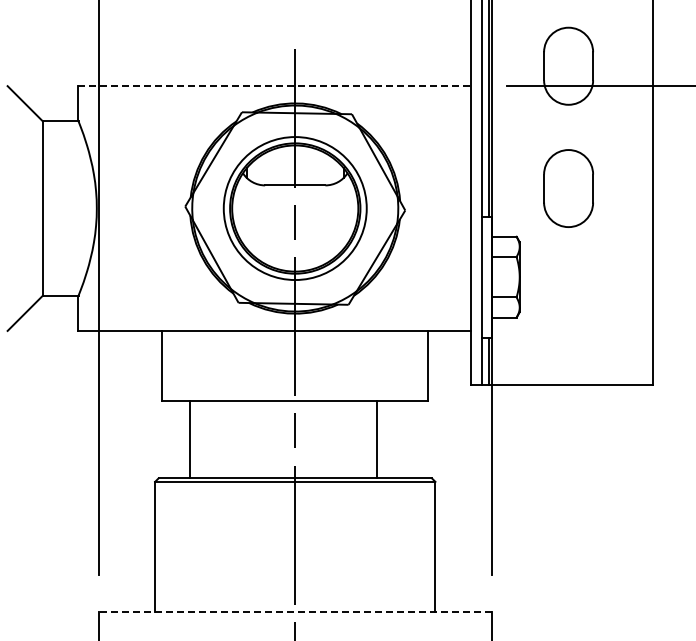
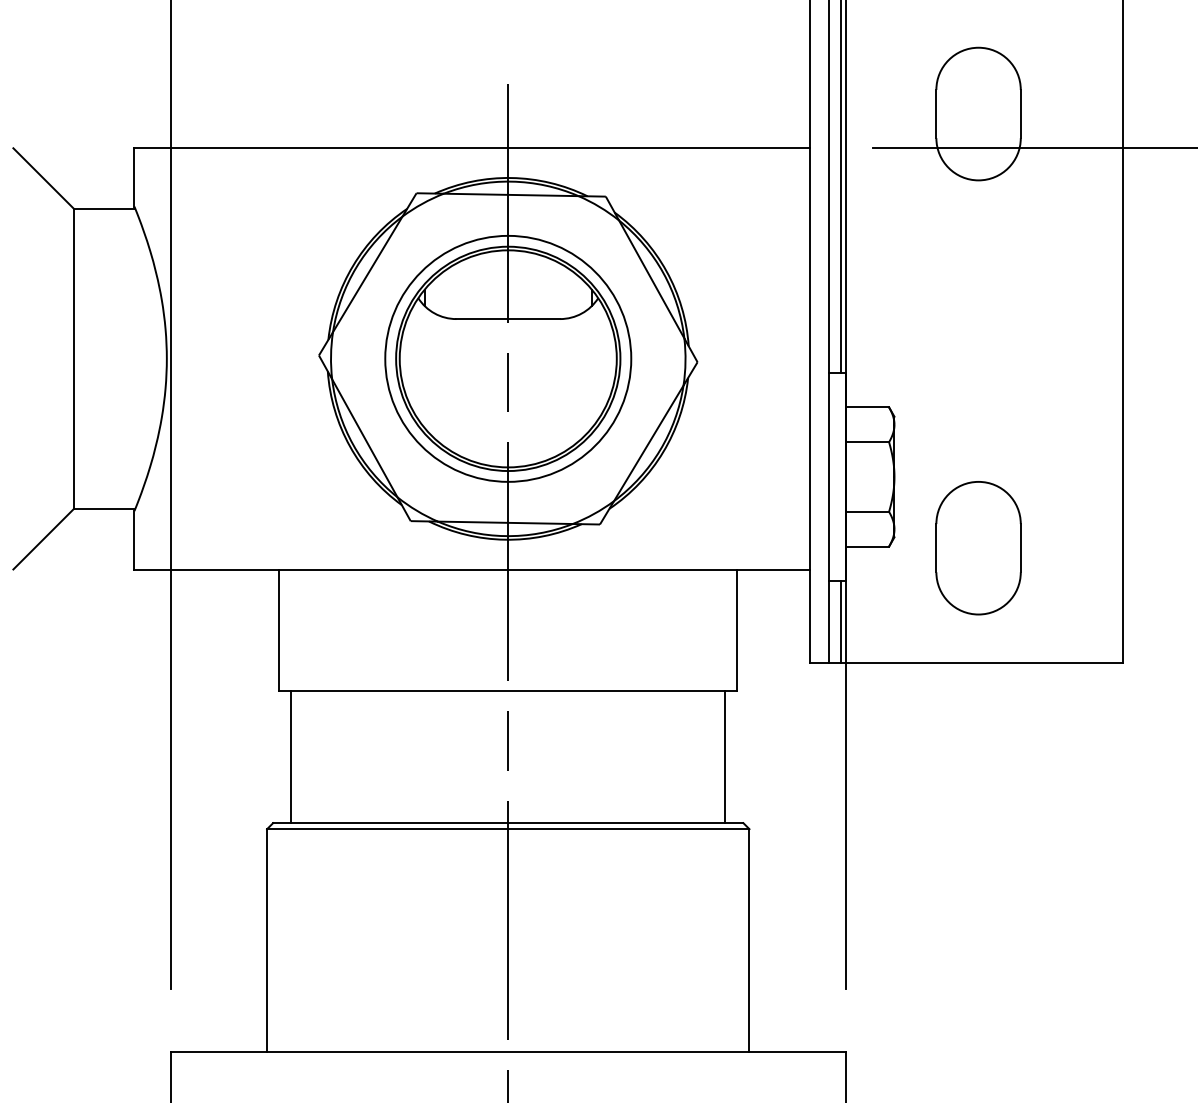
line: (274, 85) -> (472, 147), dashed -> solid
part: (568, 188) -> (978, 548), moved
line: (190, 439) -> (291, 756), moved
line: (377, 439) -> (725, 756), moved
line: (294, 611) -> (506, 1052), dashed -> solid

